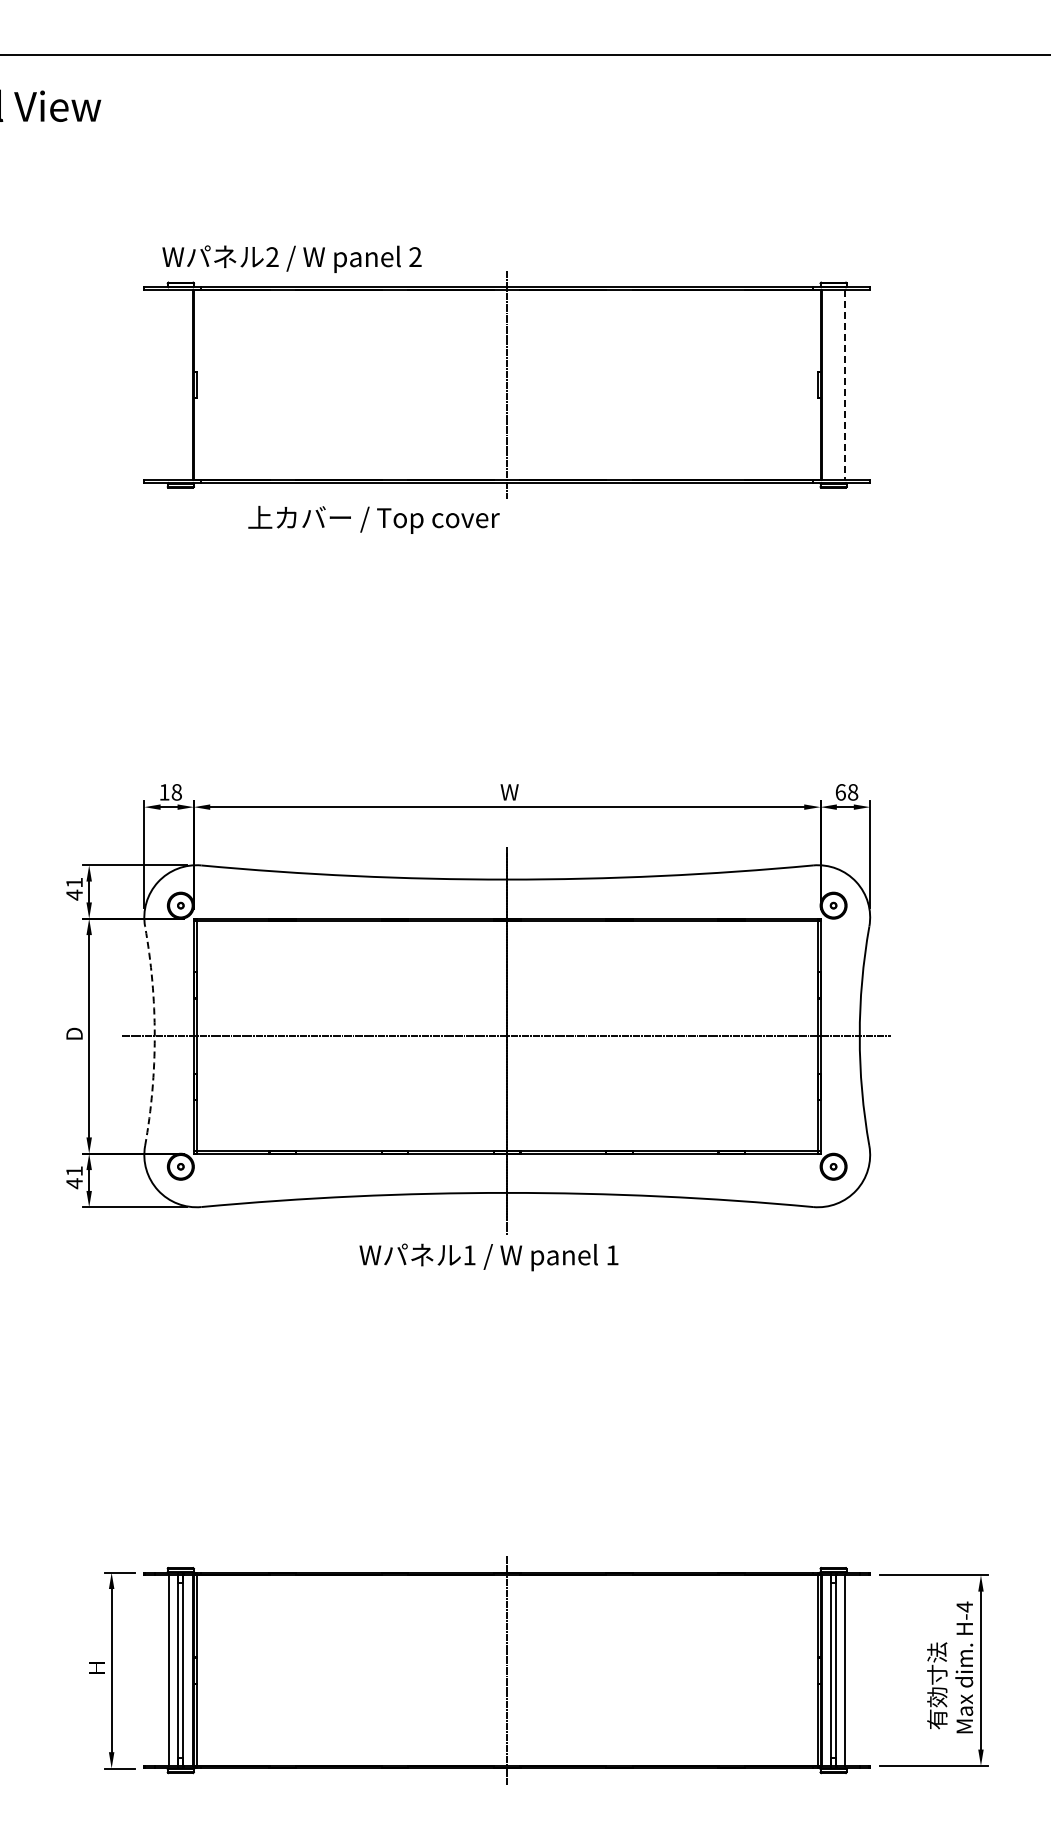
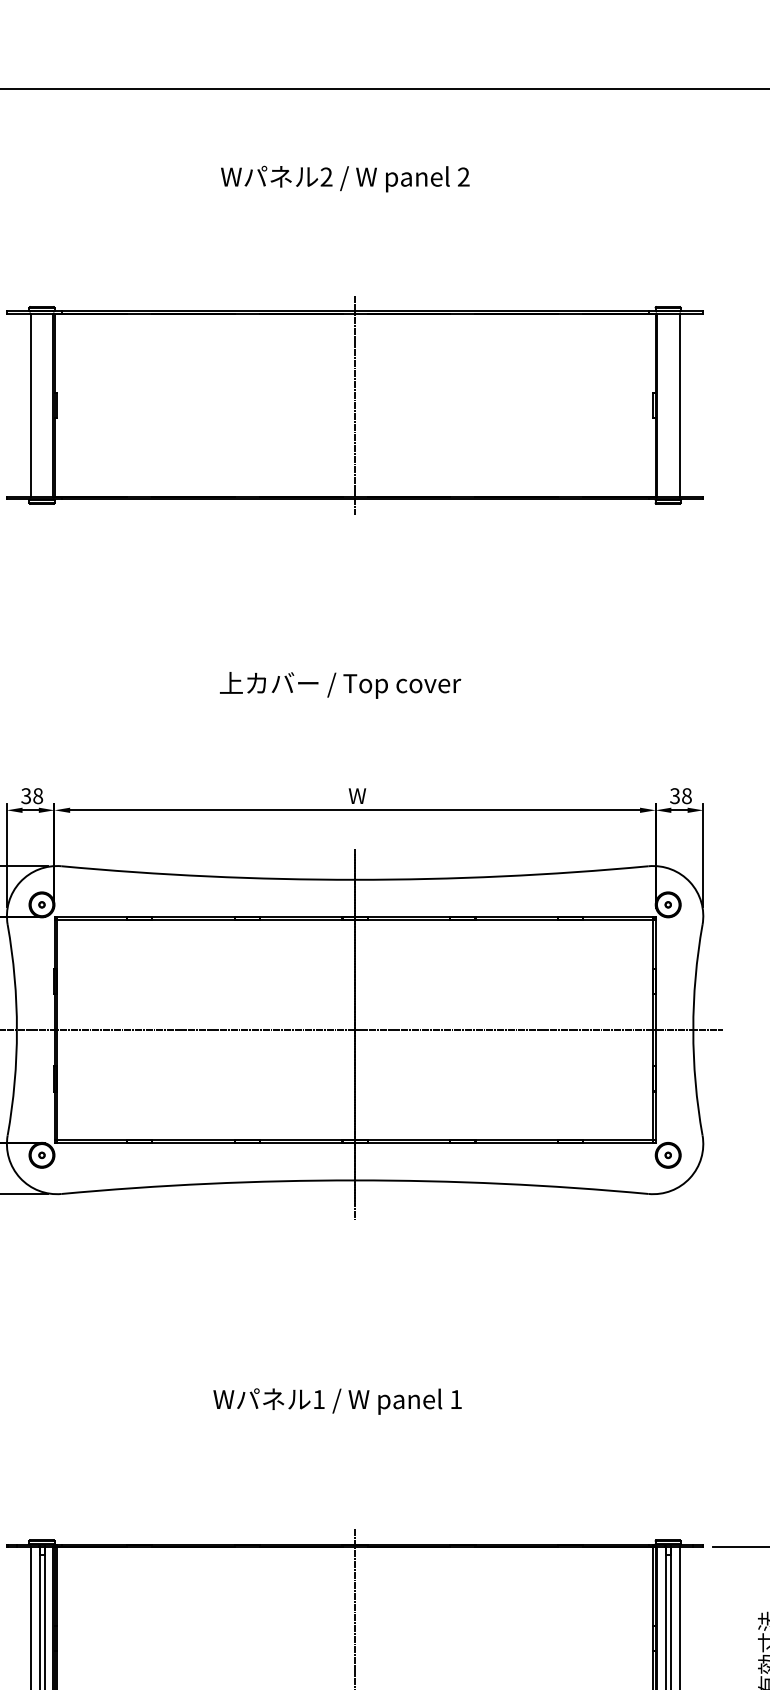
text: (291, 258) -> (344, 178), moved
line: (169, 384) -> (31, 404), added
line: (845, 385) -> (679, 405), dashed -> solid
text: (373, 519) -> (340, 684), moved
text: (164, 792) -> (26, 796), 18 -> 38
text: (840, 792) -> (674, 796), 68 -> 38
arc: (154, 1036) -> (16, 1030), dashed -> solid
text: (488, 1257) -> (337, 1401), moved

